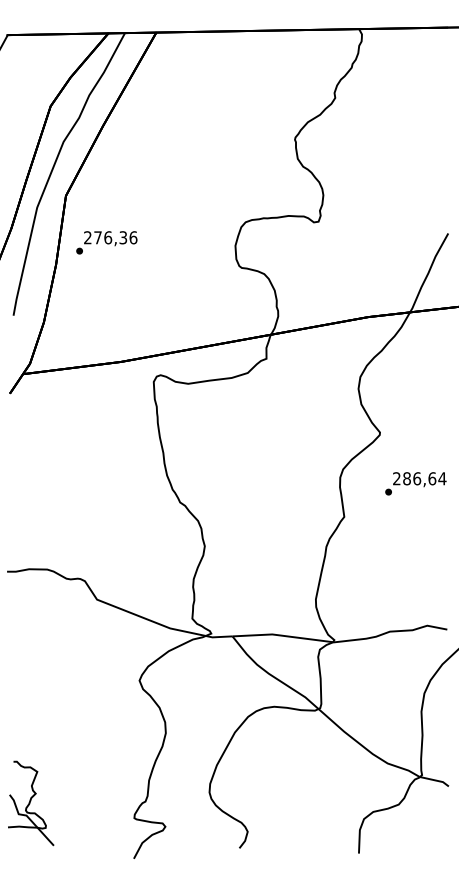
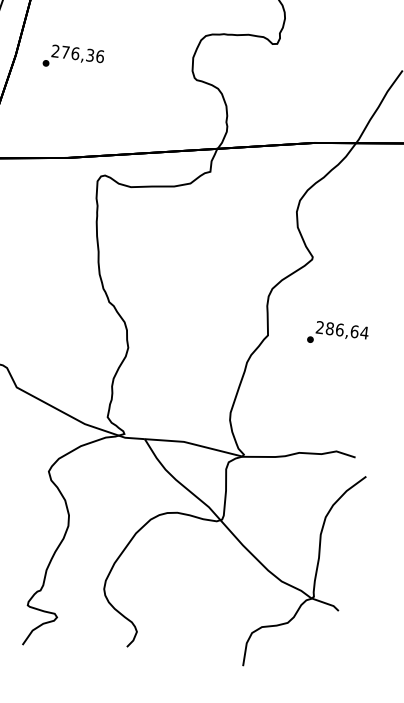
text: (106, 242) -> (73, 58), moved
text: (415, 483) -> (337, 334), moved

